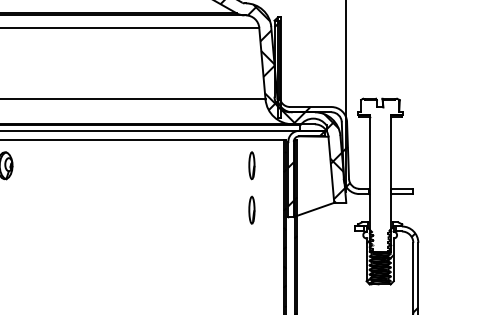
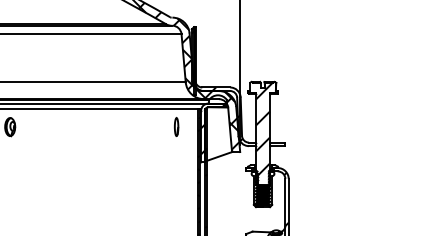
hatch: (382, 169) -> (264, 129), added
part: (251, 209) -> (176, 156), removed

